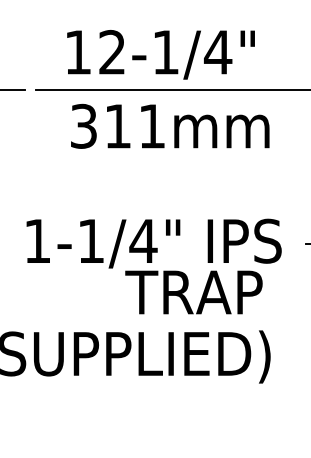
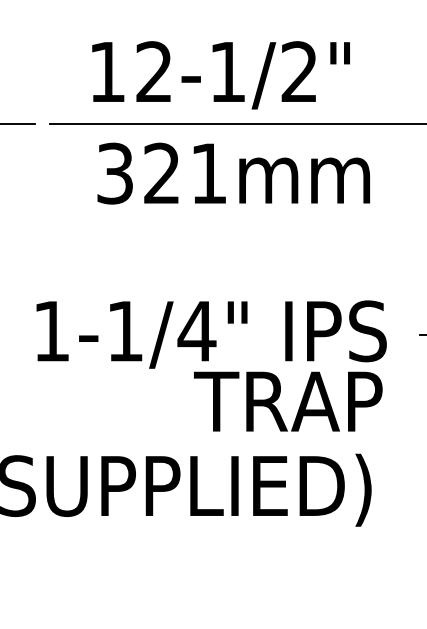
text: (217, 51) -> (298, 70), 12-1/4" -> 12-1/2"
text: (117, 125) -> (161, 172), 311mm -> 321mm
text: (193, 292) -> (287, 401), moved

